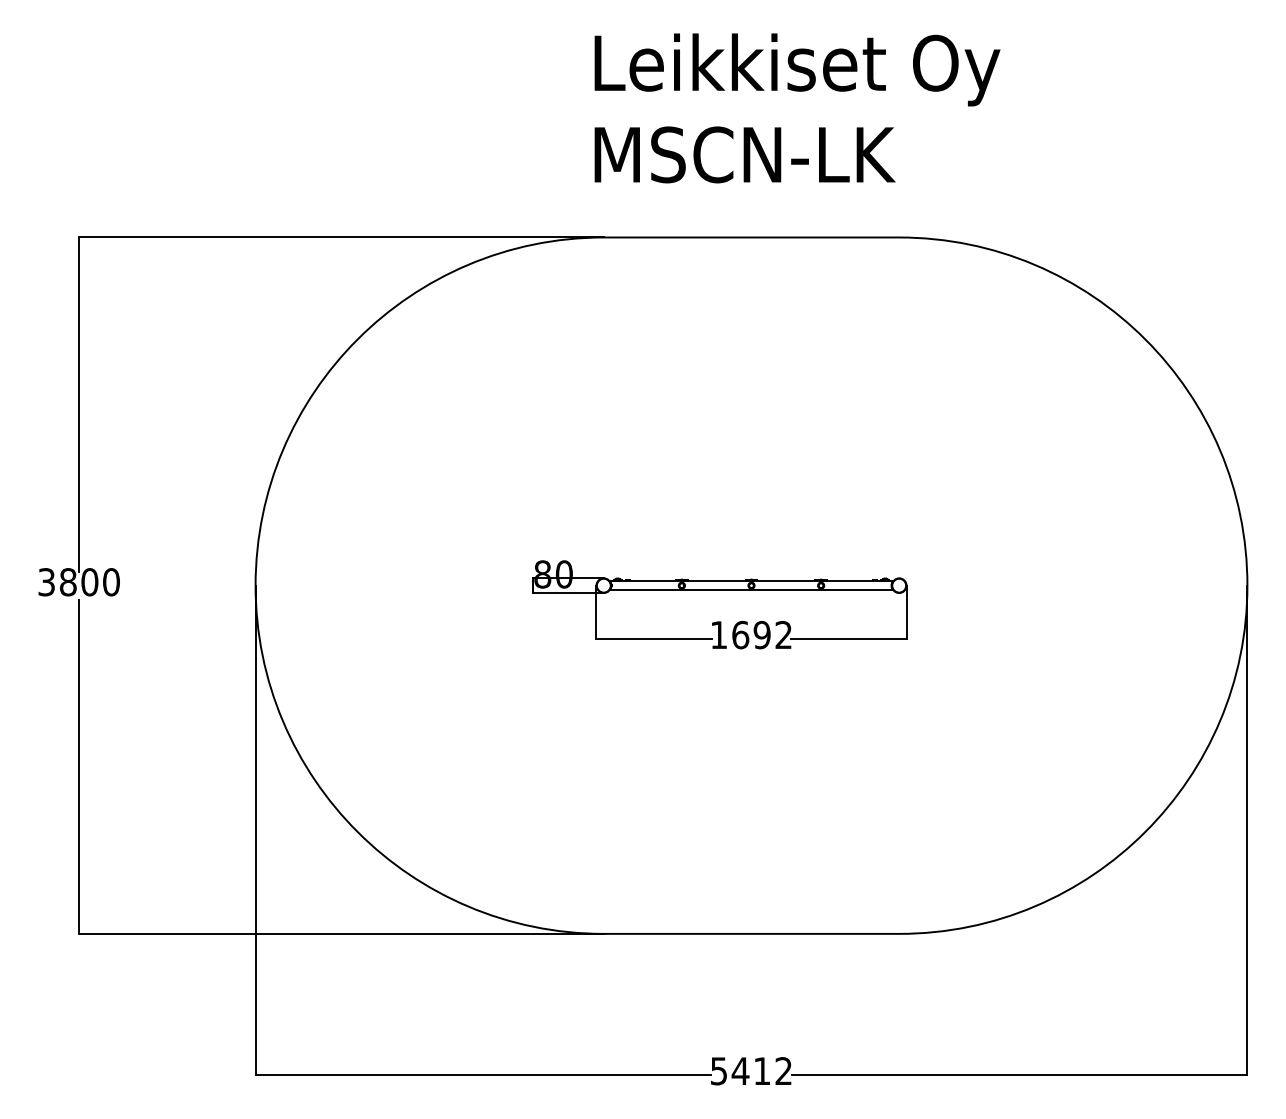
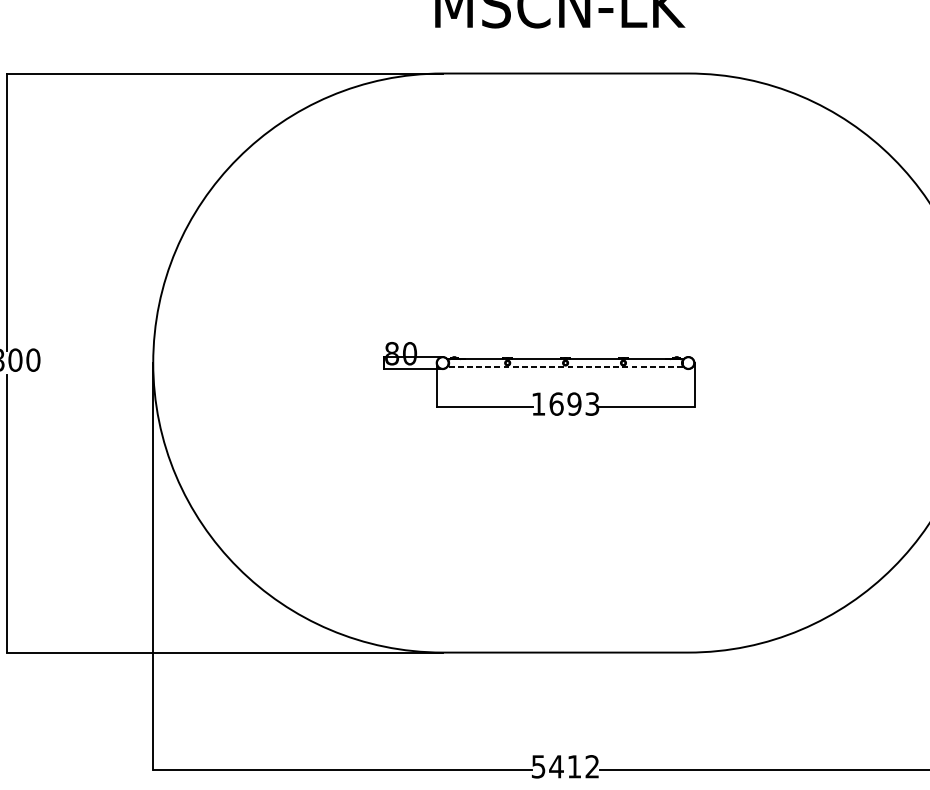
line: (751, 590) -> (565, 367), solid -> dashed
text: (783, 635) -> (592, 404), 1692 -> 1693

